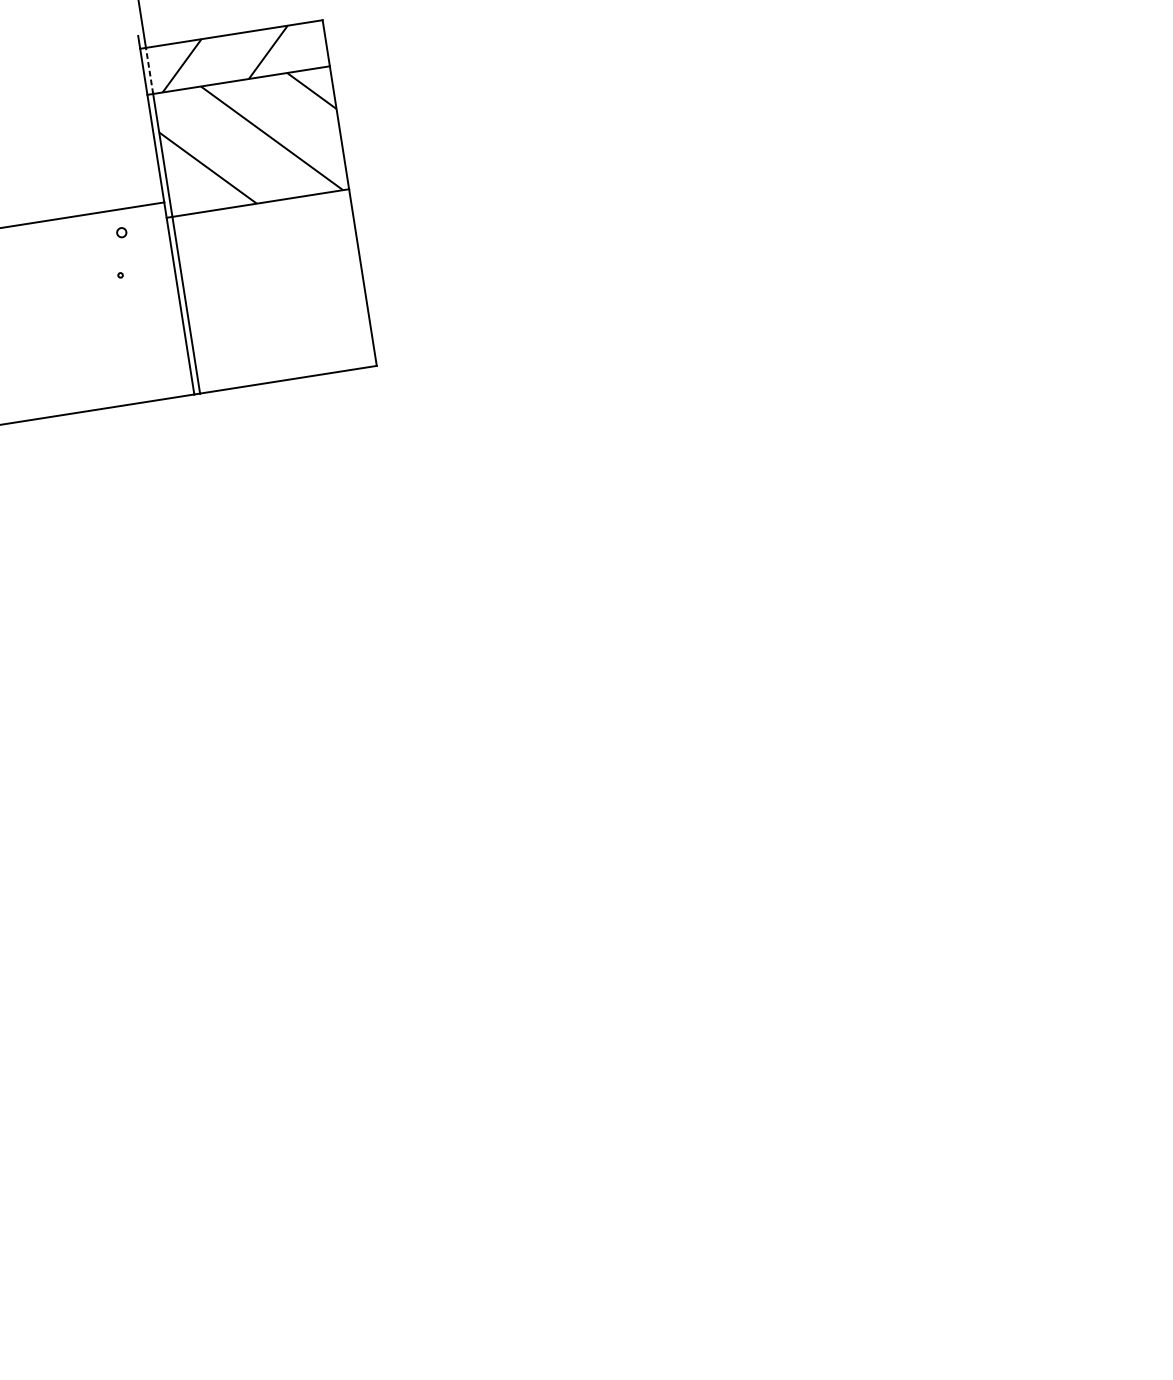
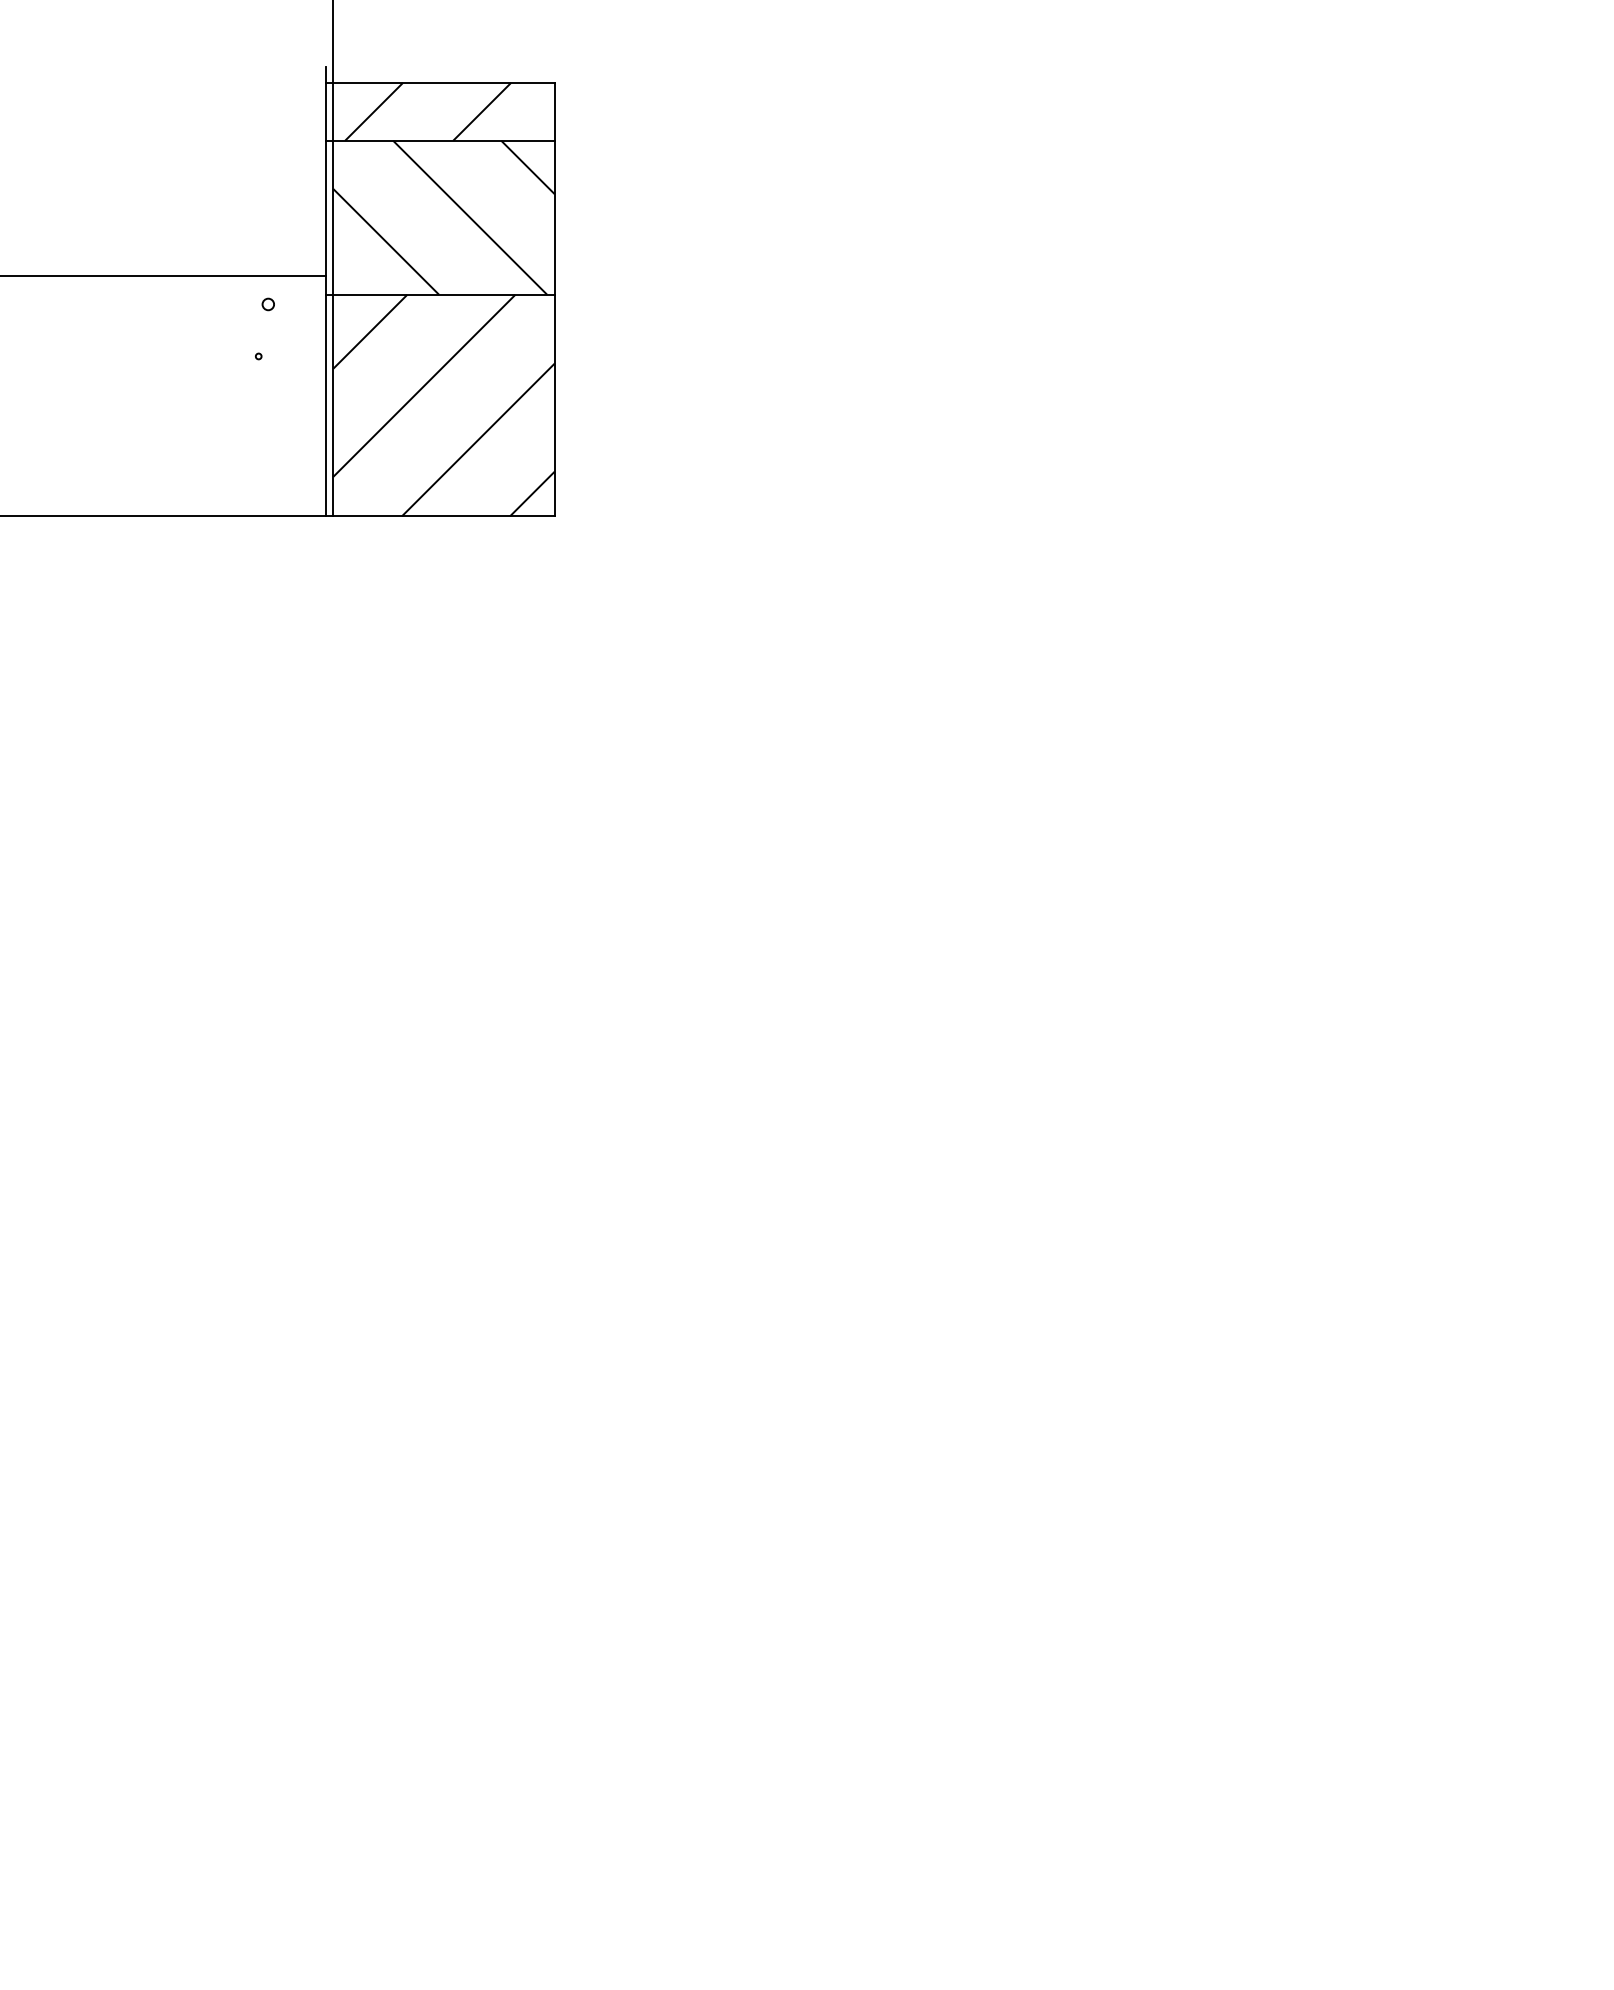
line: (149, 70) -> (333, 111), dashed -> solid
hatch: (274, 291) -> (443, 405), added

